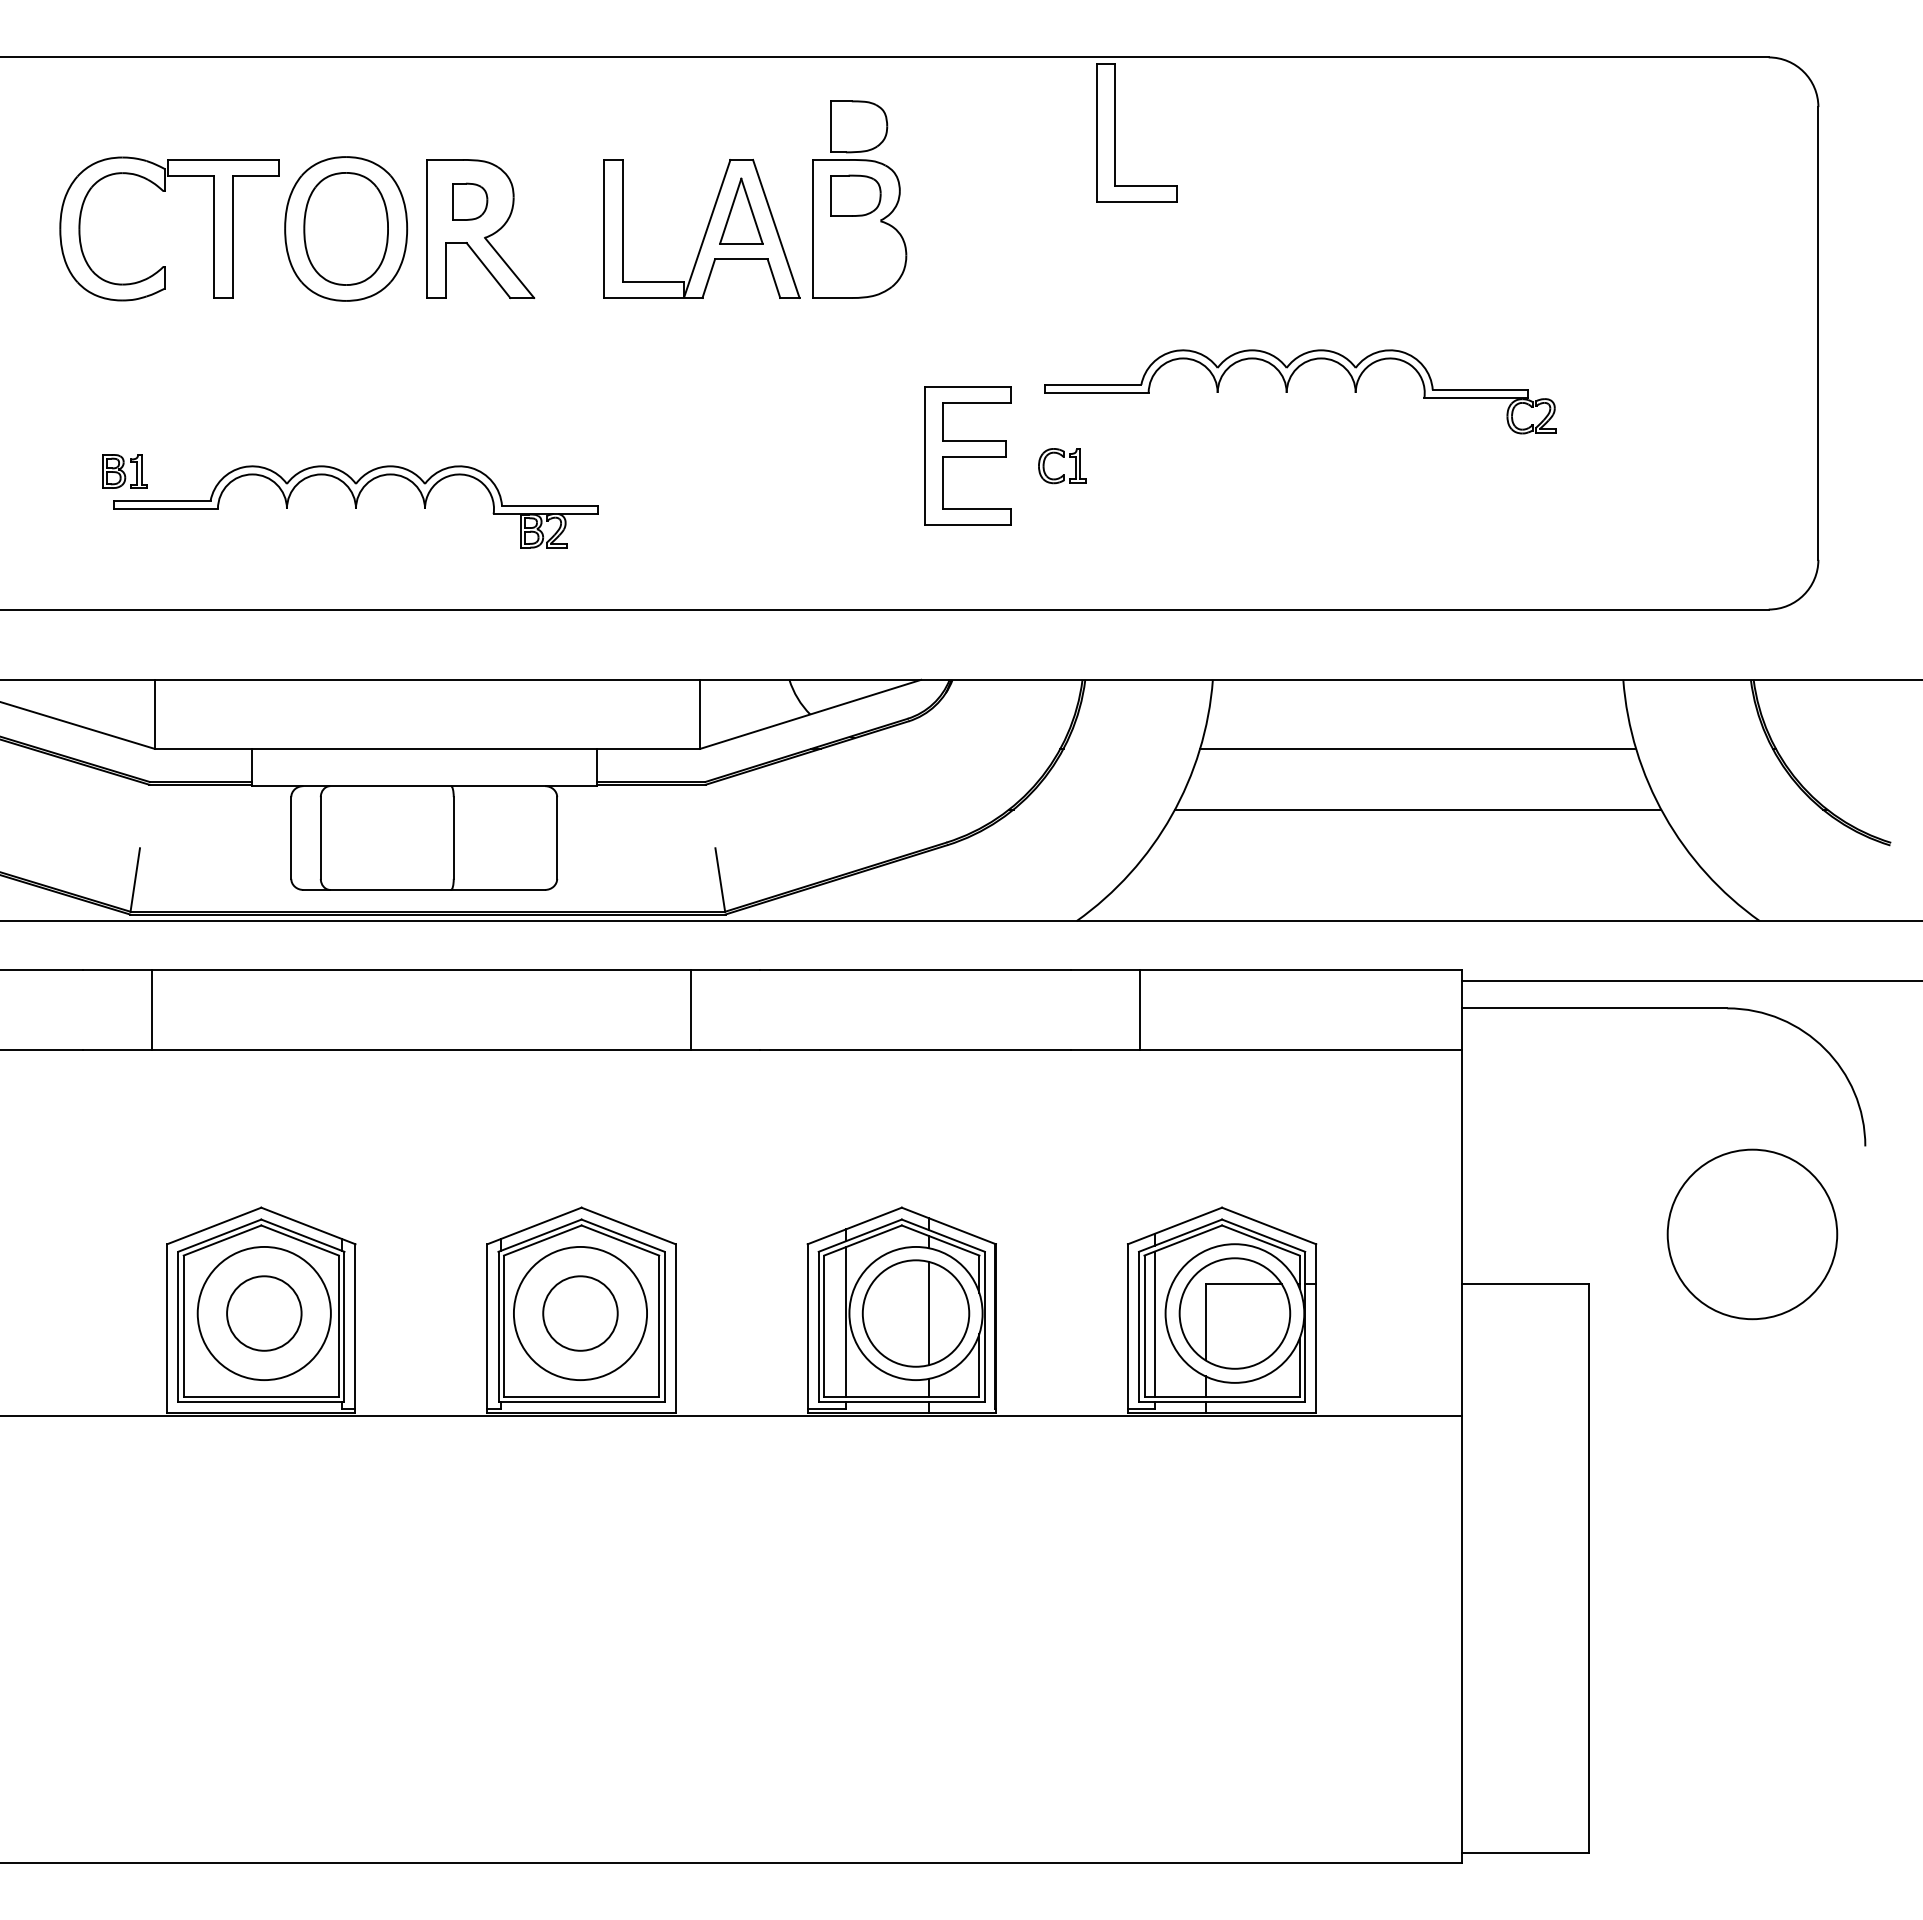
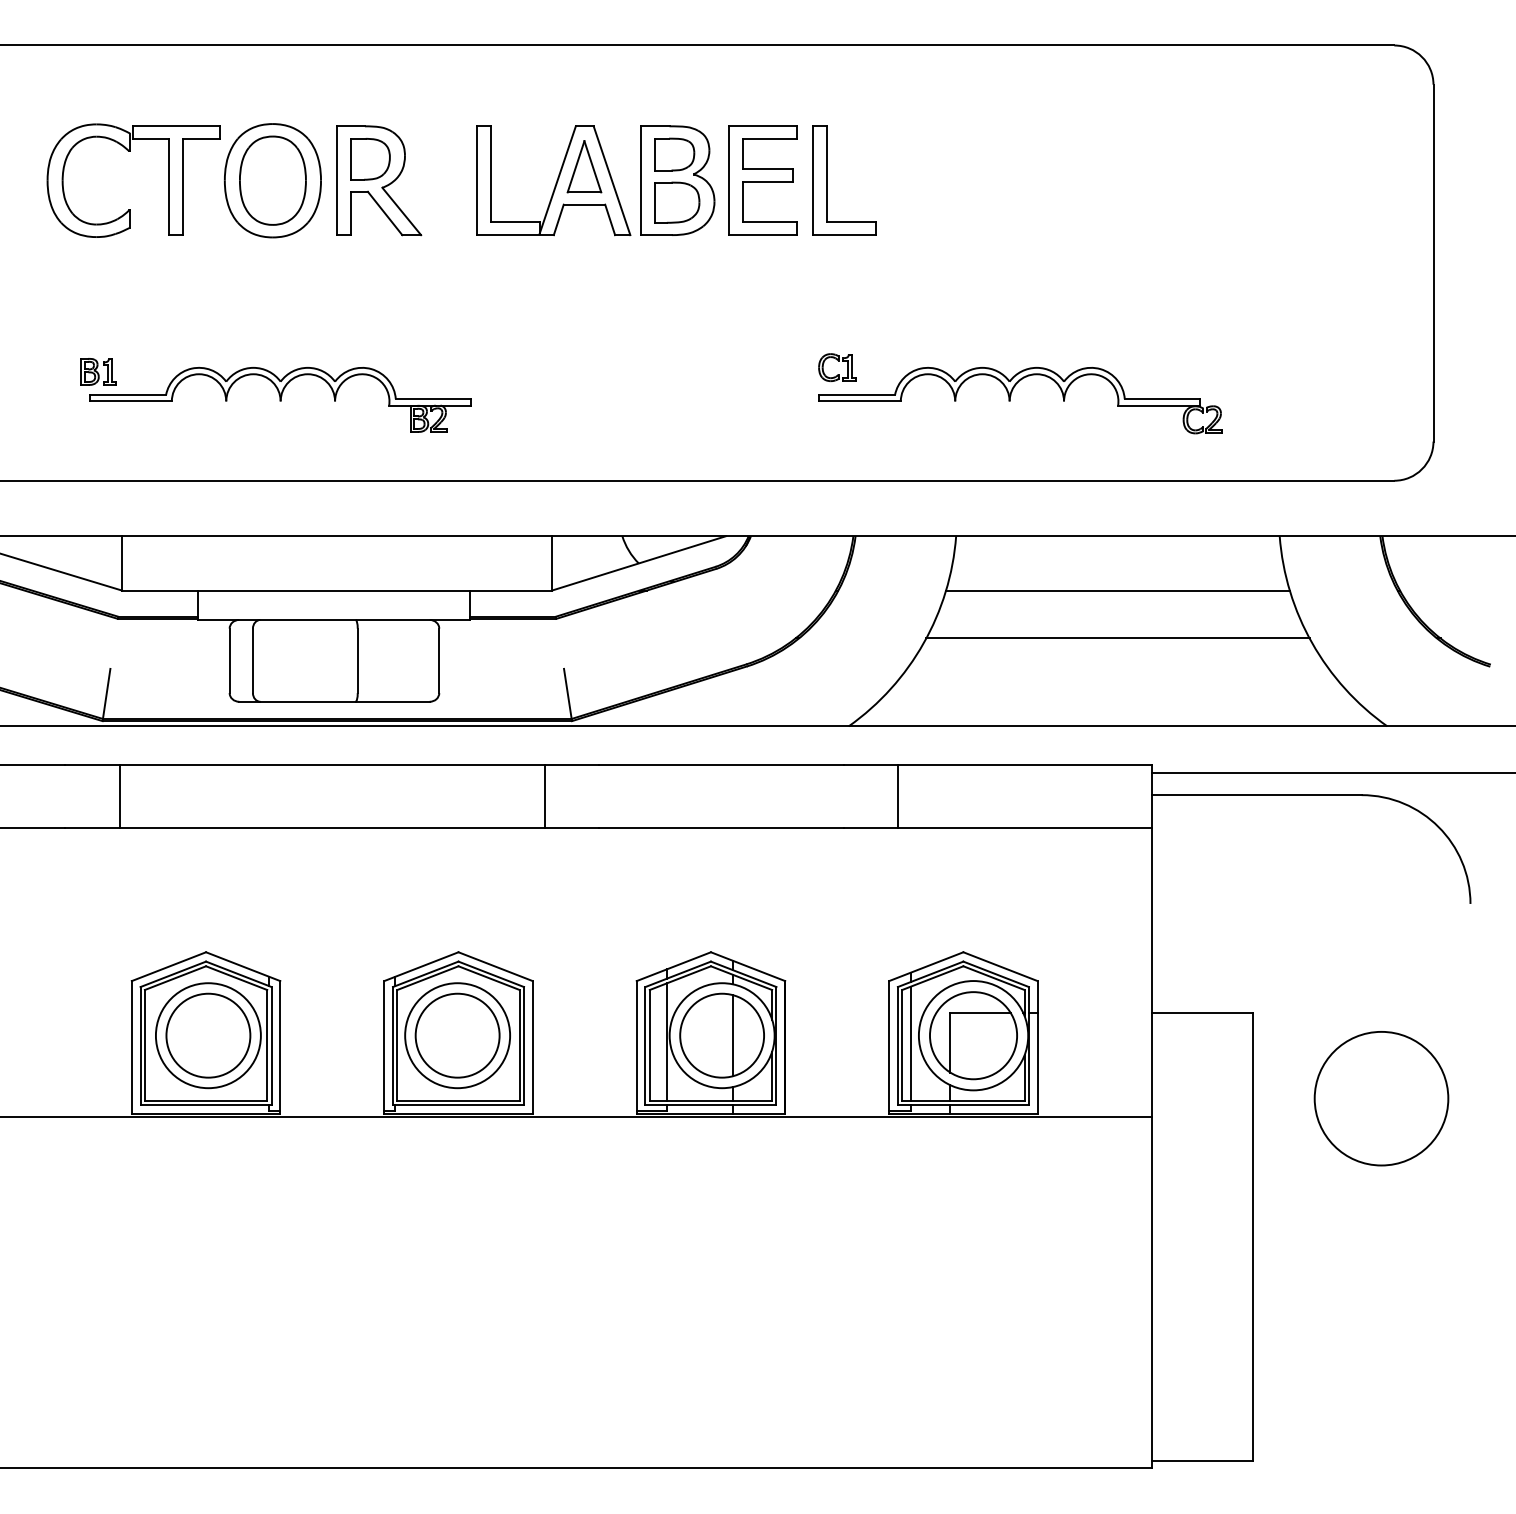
part: (859, 126) -> (677, 202), moved
part: (1115, 132) -> (827, 180), moved
part: (470, 201) -> (370, 159), size x1.43
part: (1288, 387) -> (1011, 397), moved
part: (967, 455) -> (762, 180), moved
circle: (1752, 1234) -> (1381, 1098), moved
circle: (264, 1313) -> (208, 1035), size x1.43
circle: (580, 1313) -> (457, 1035), size x1.43

